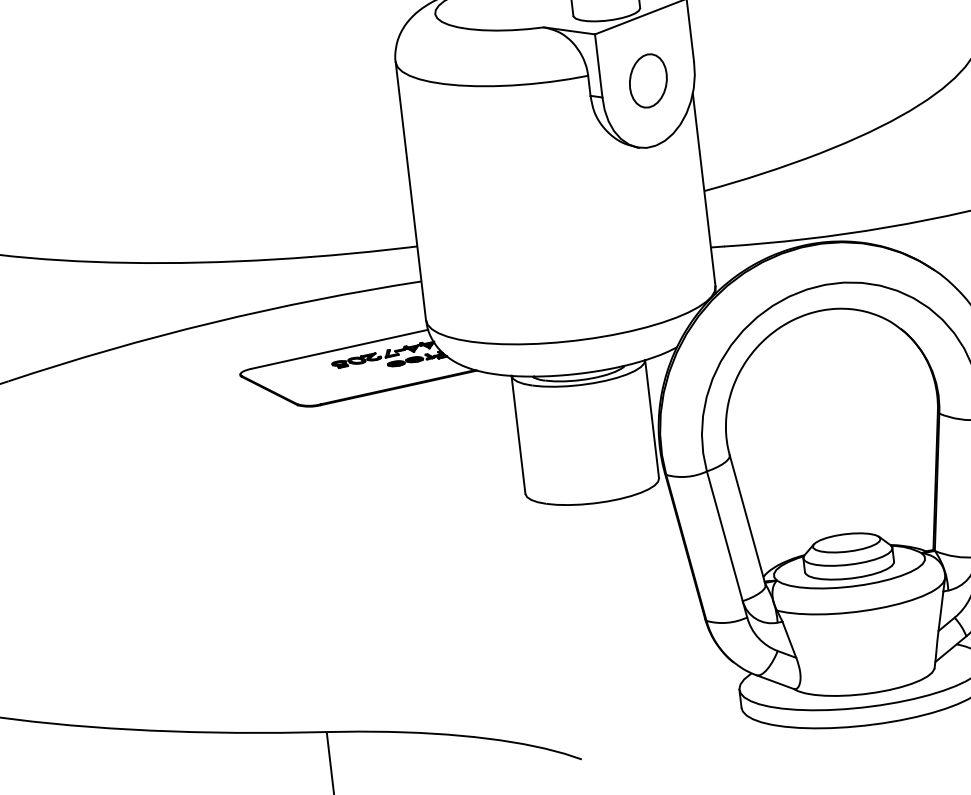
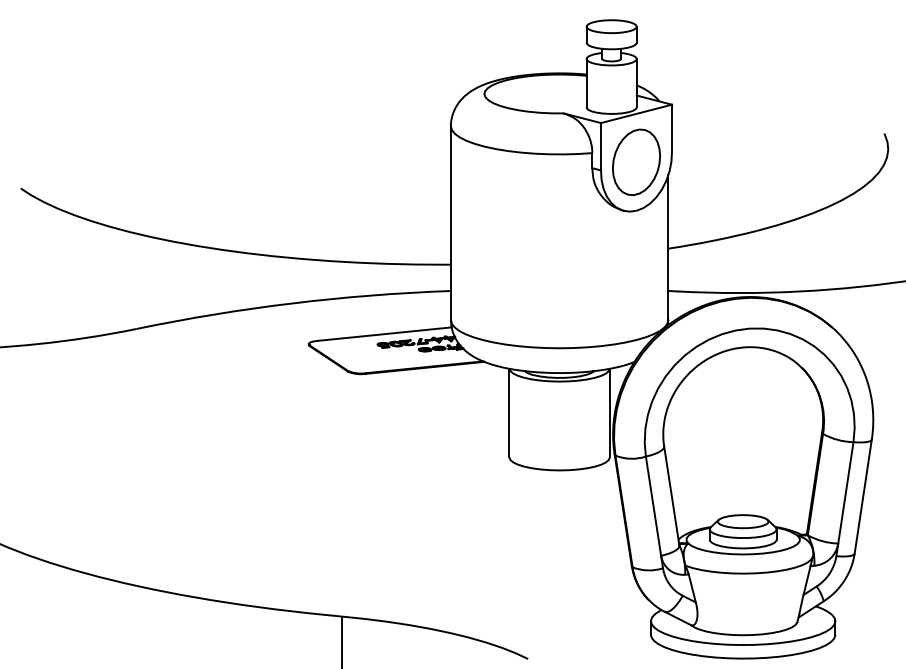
part: (648, 80) -> (636, 161), size x1.67

